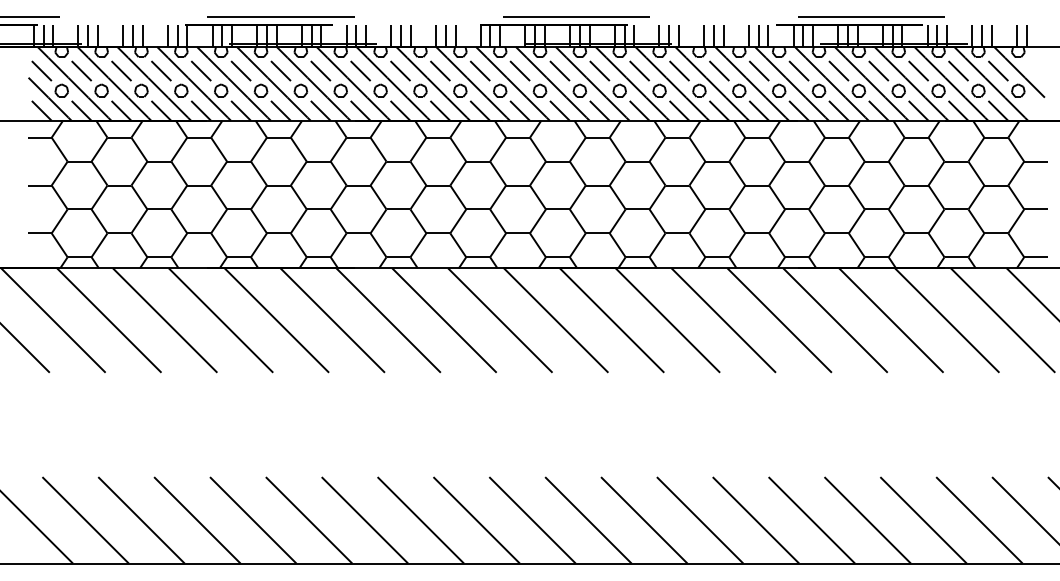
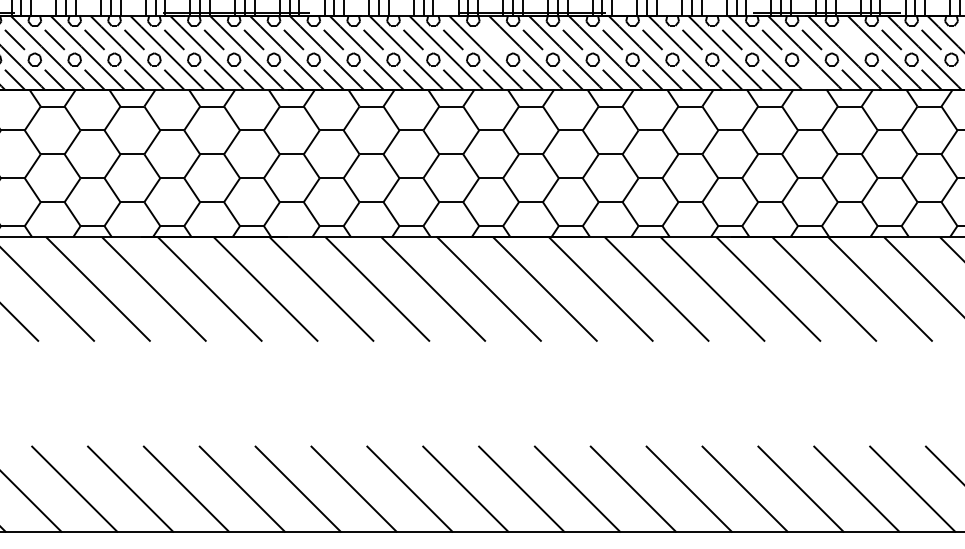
line: (559, 71) -> (492, 40), removed
line: (918, 71) -> (851, 40), removed
line: (878, 110) -> (811, 79), removed

